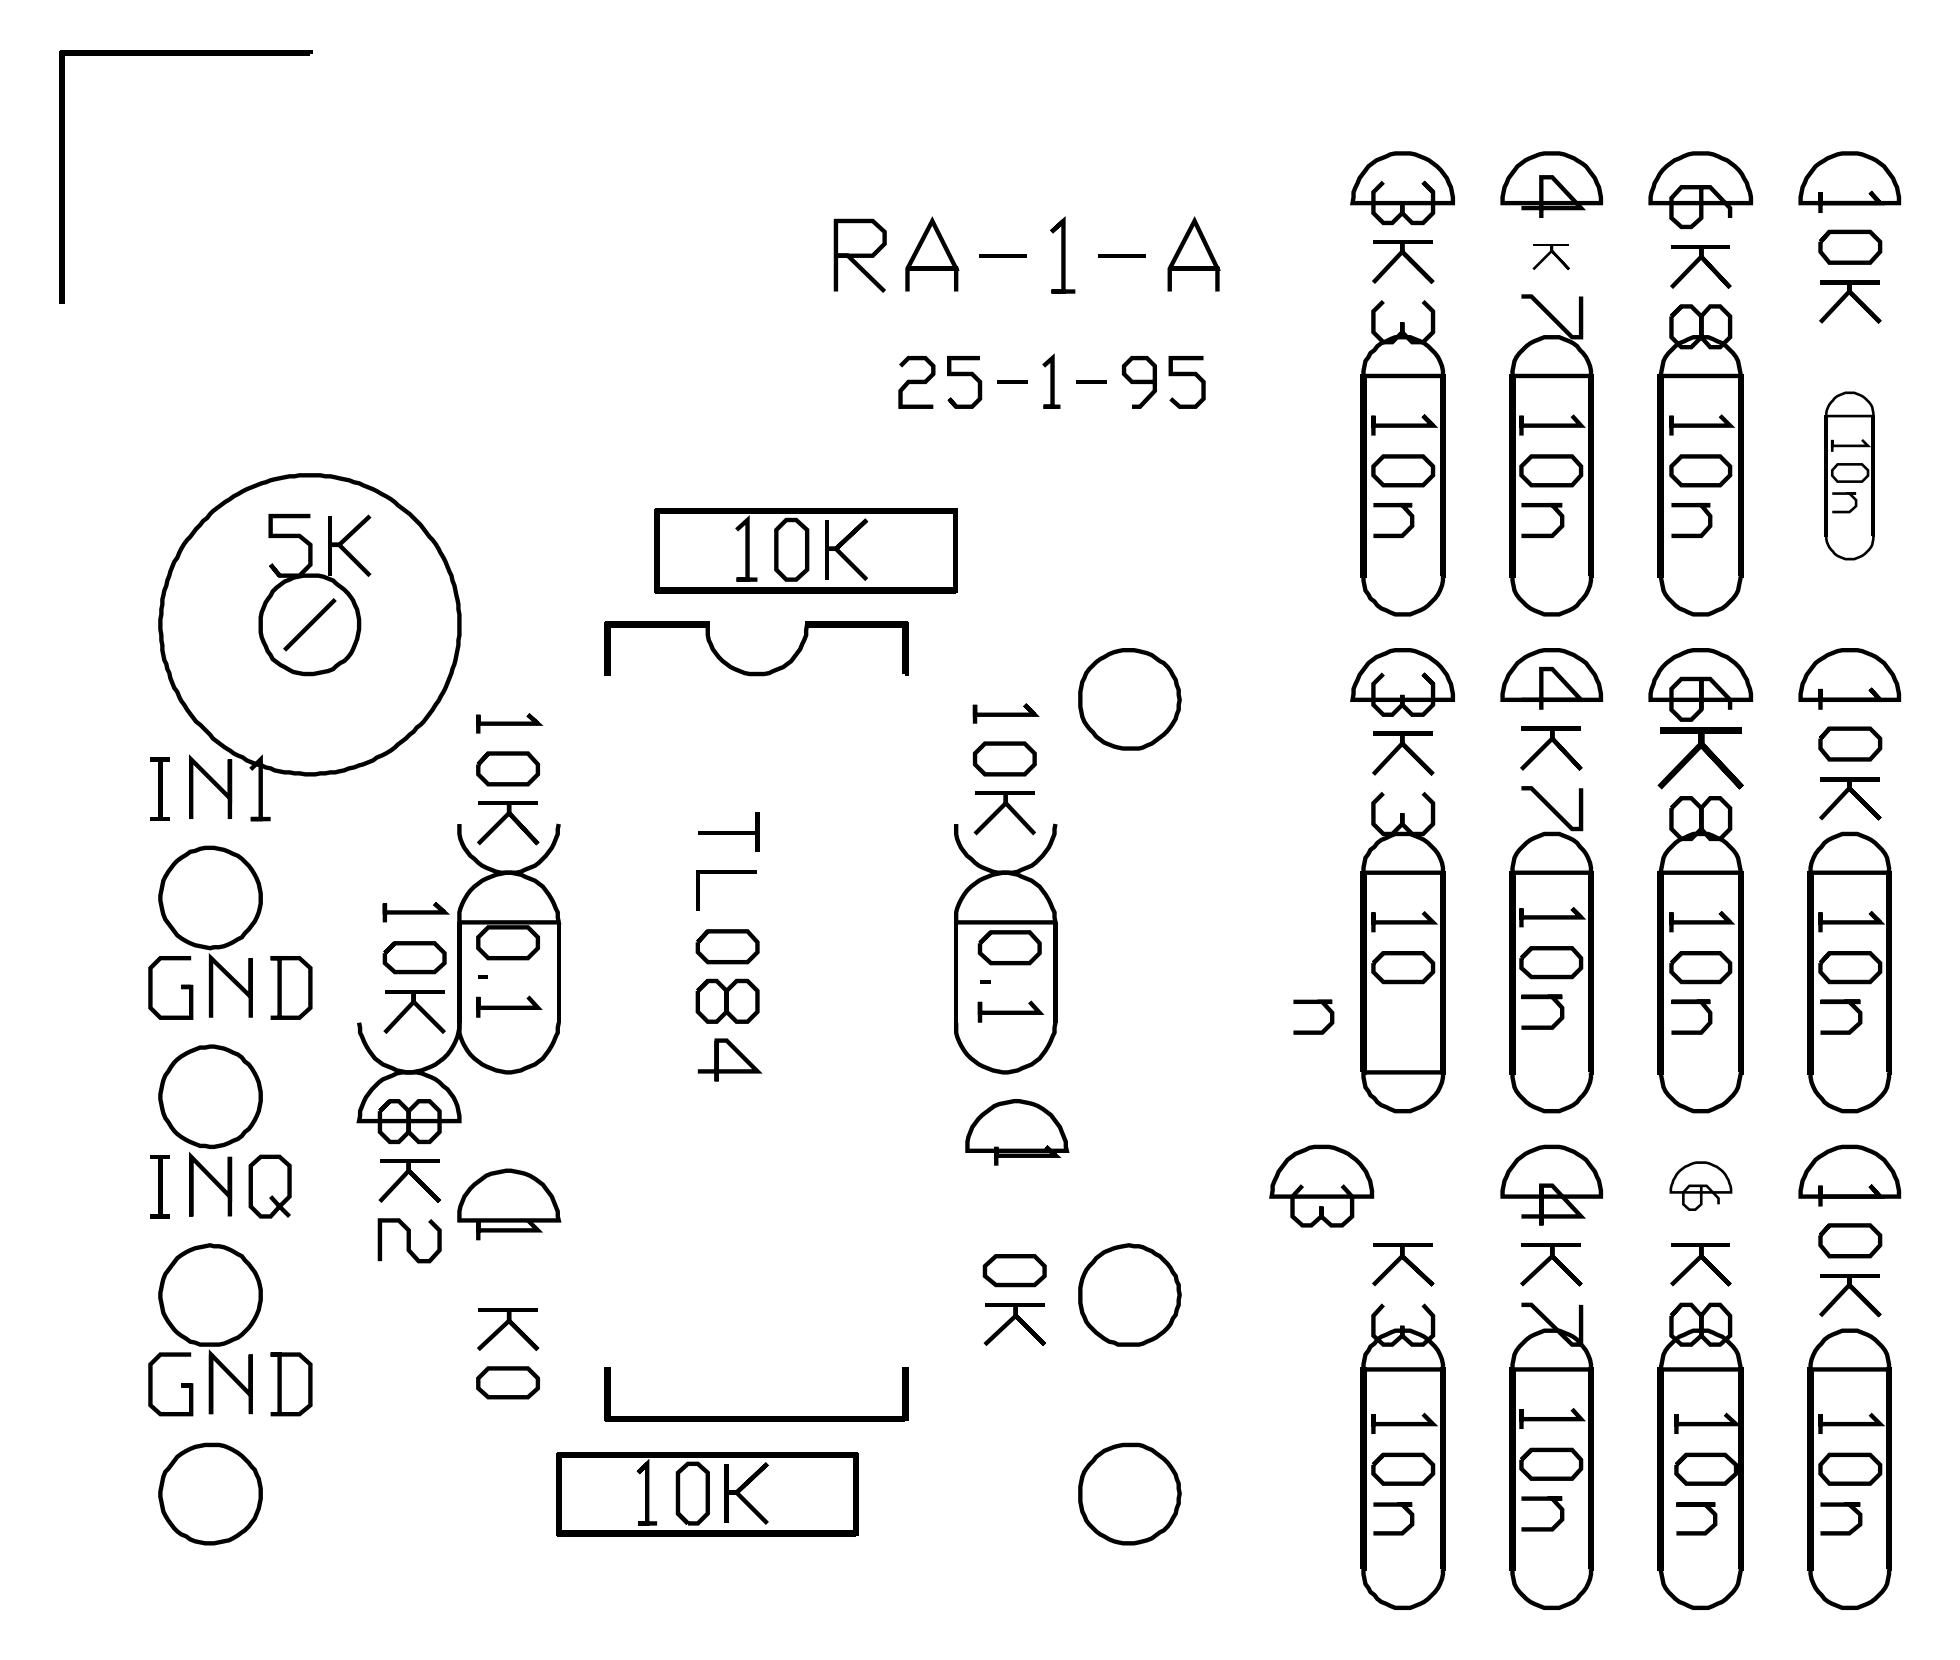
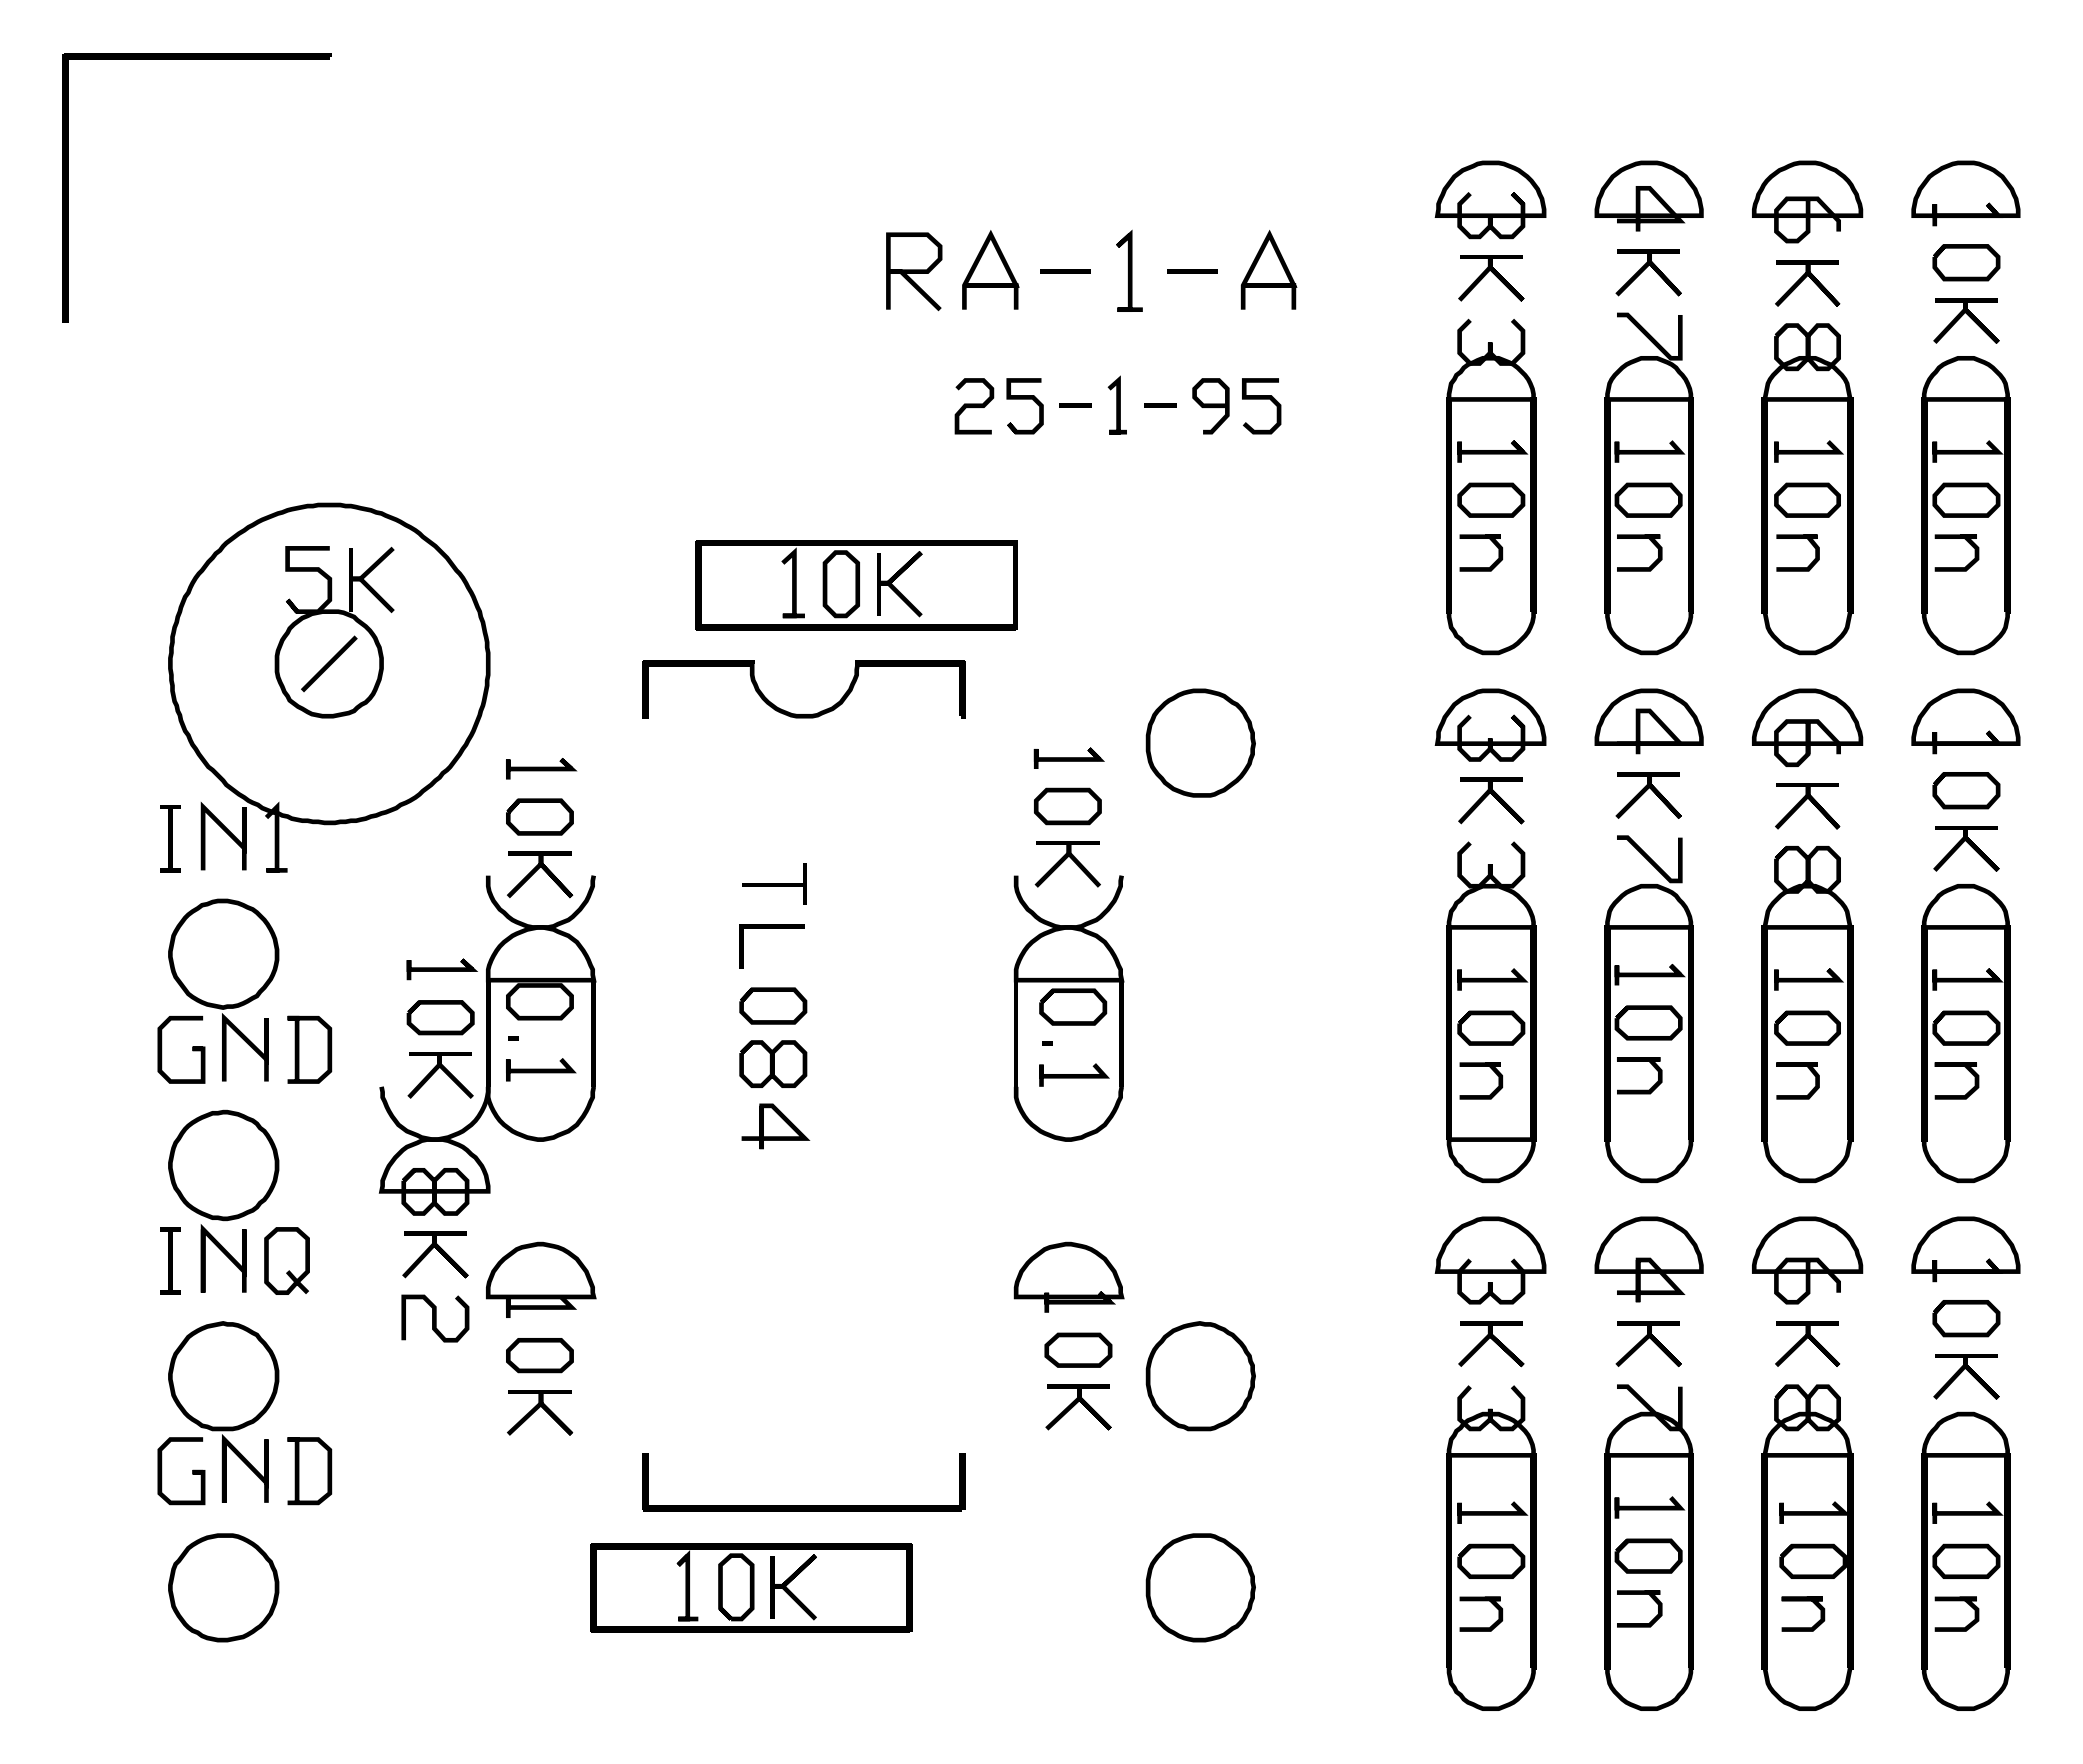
part: (1551, 256) -> (1648, 272), size x1.67
part: (1849, 475) -> (1965, 505), size x1.67
part: (1700, 758) -> (1807, 806), size x0.71
curve: (1314, 1003) -> (1481, 1066), moved
part: (1016, 1131) -> (1068, 1276), moved
part: (1321, 1186) -> (1490, 1260), moved
part: (1700, 1186) -> (1807, 1260), size x1.67
part: (507, 1382) -> (539, 1355), moved

